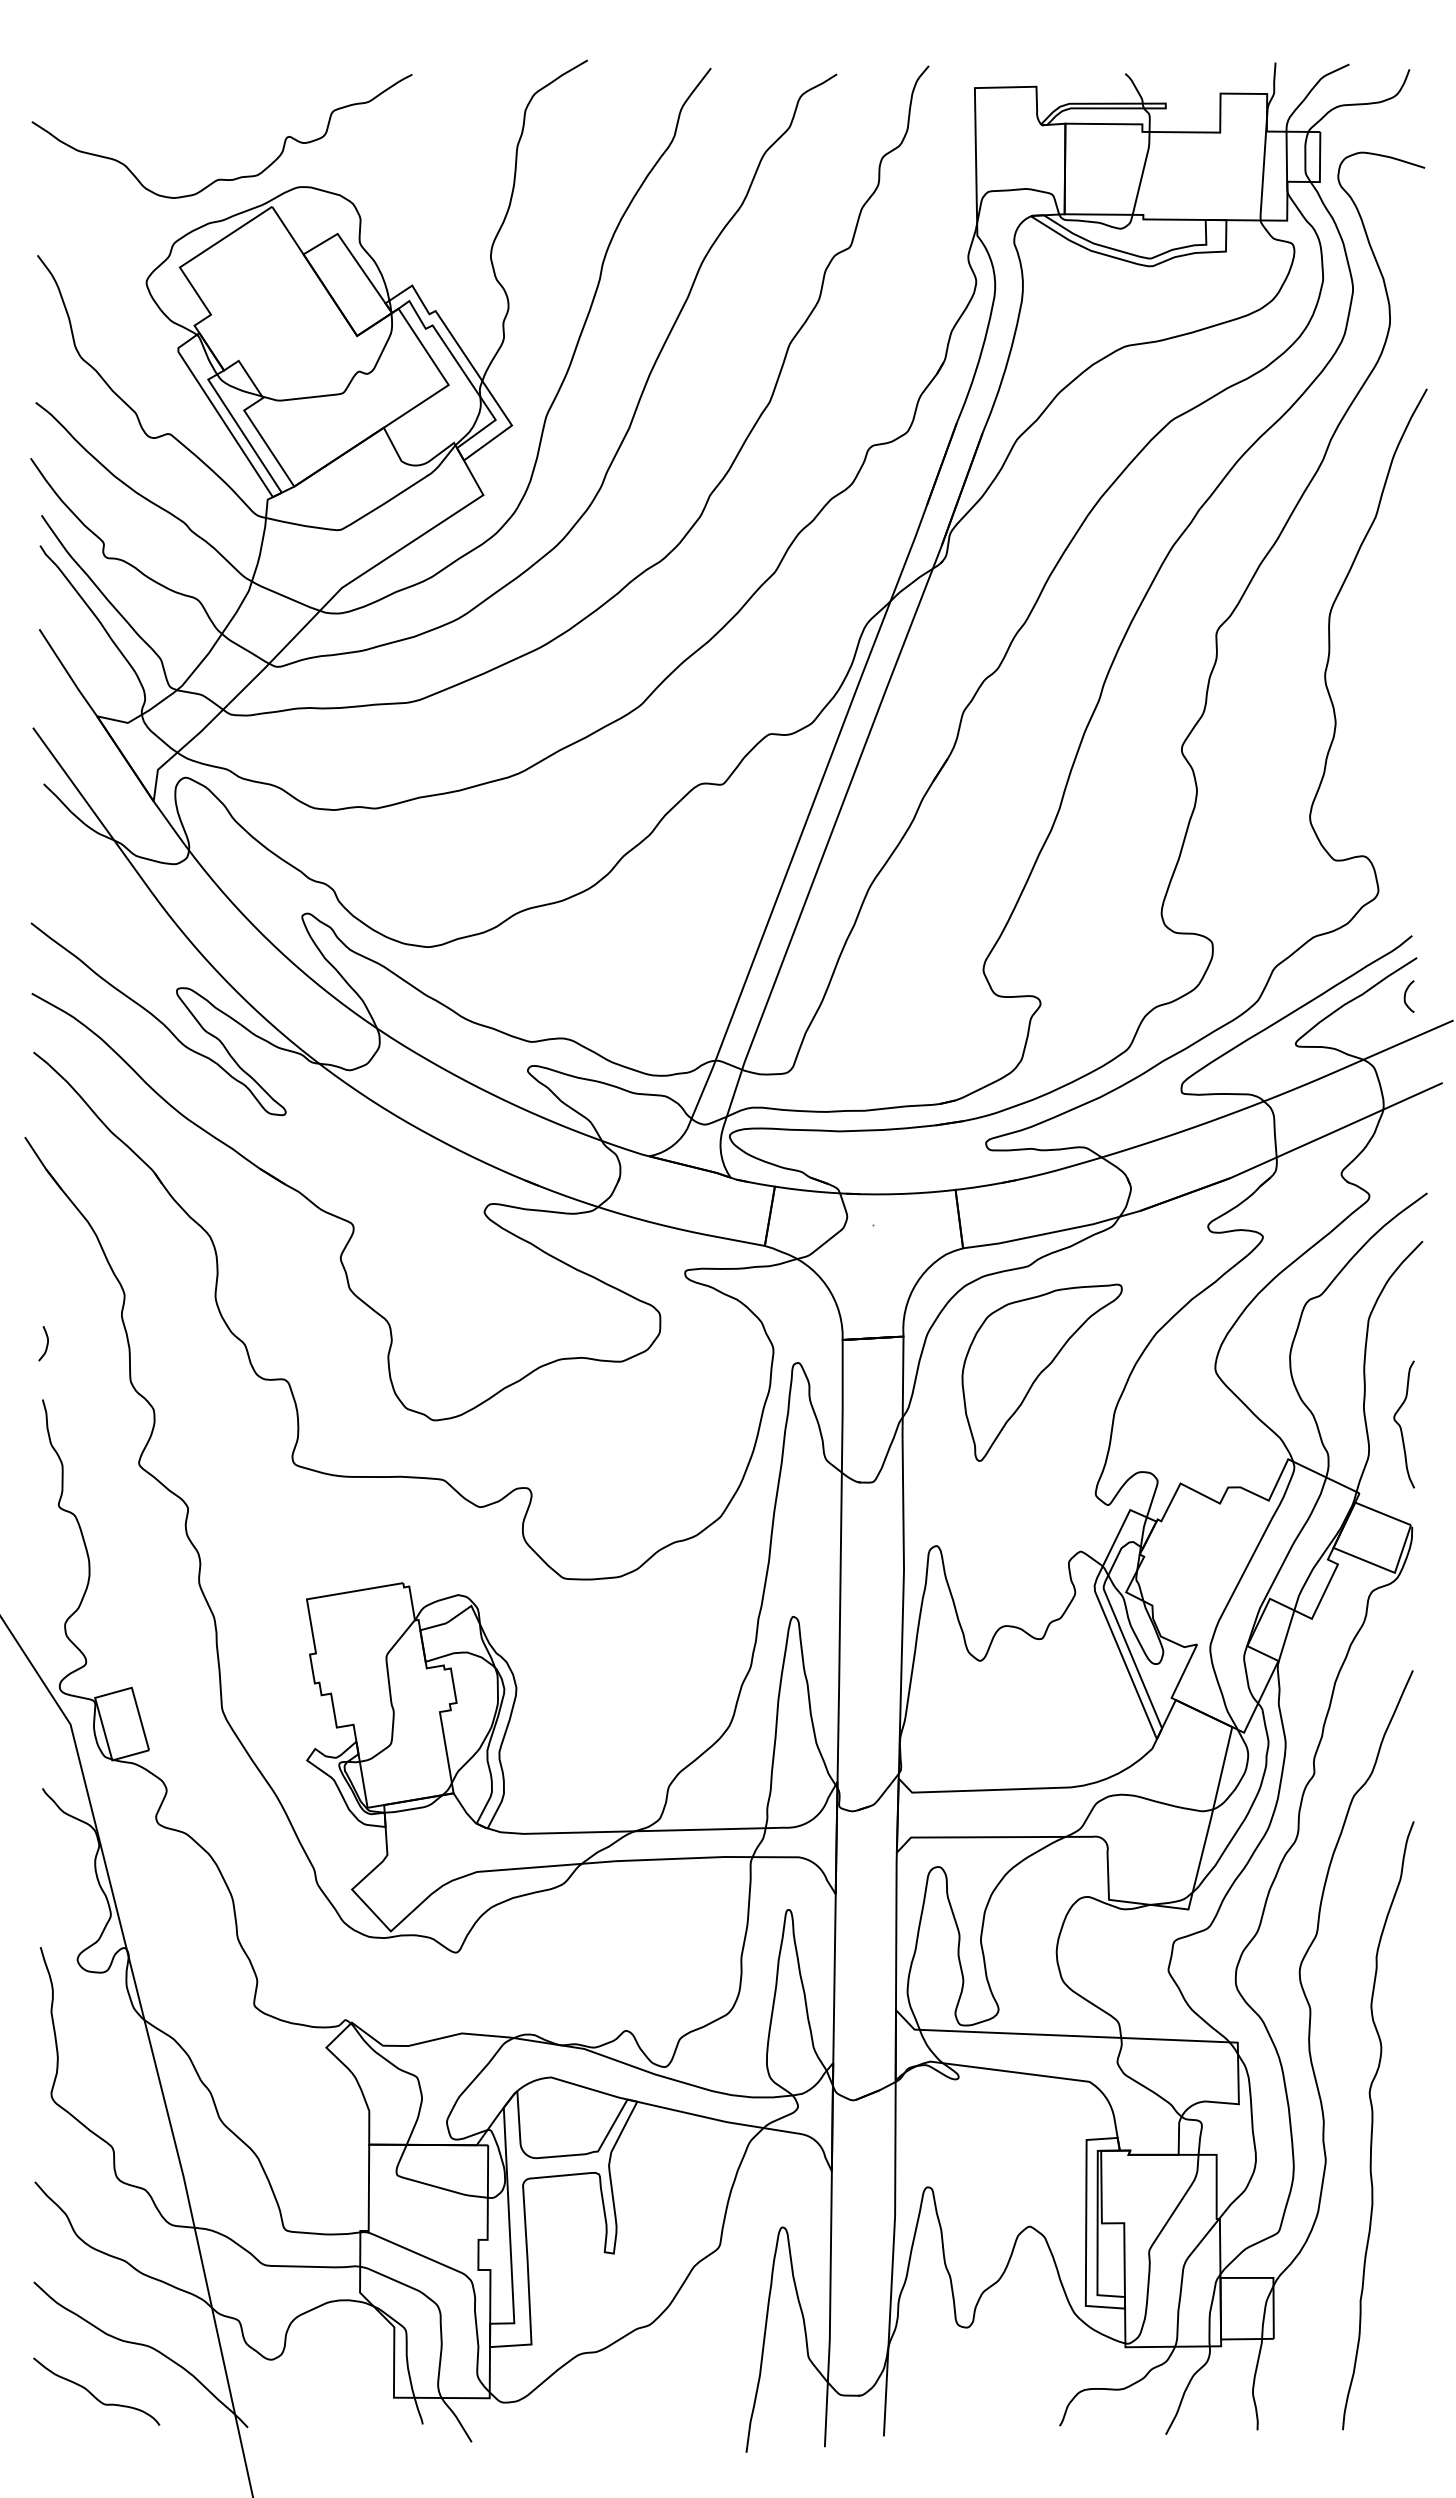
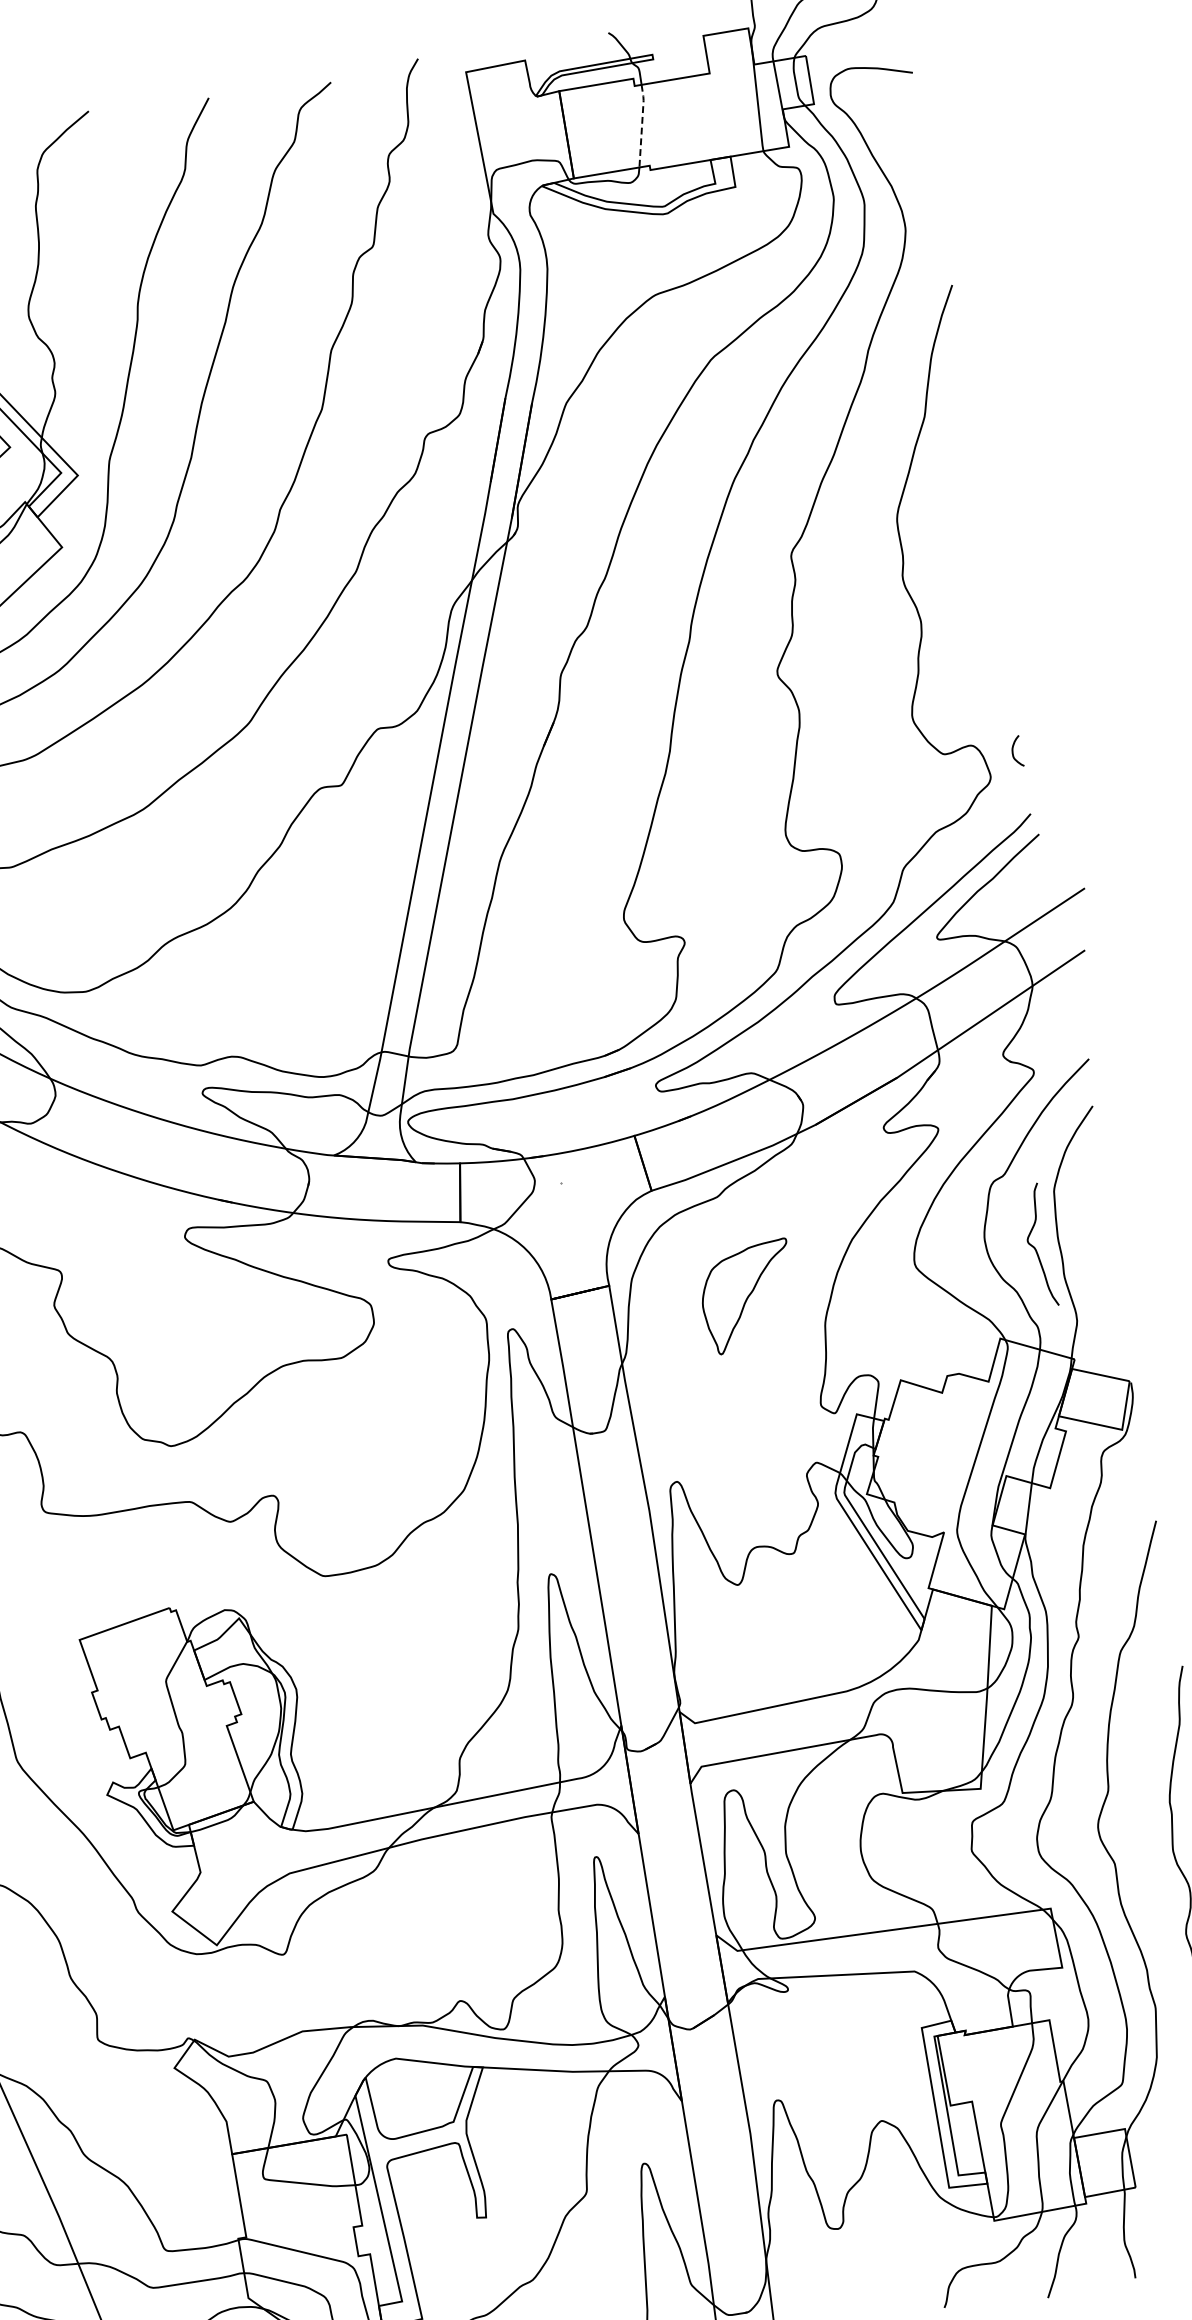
line: (1142, 172) -> (641, 125), solid -> dashed
curve: (1405, 996) -> (1013, 752), moved
part: (1041, 1372) -> (748, 1297), size x0.6
curve: (1400, 1425) -> (1035, 1247), moved

